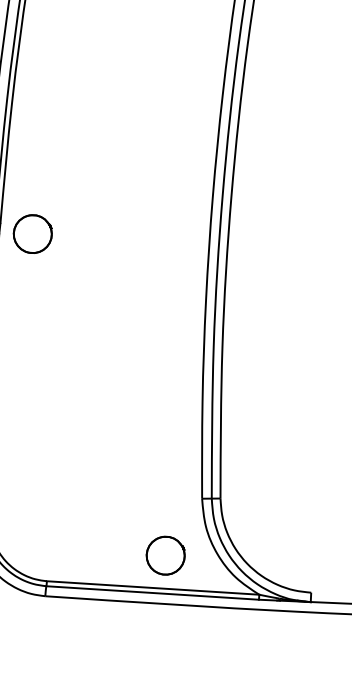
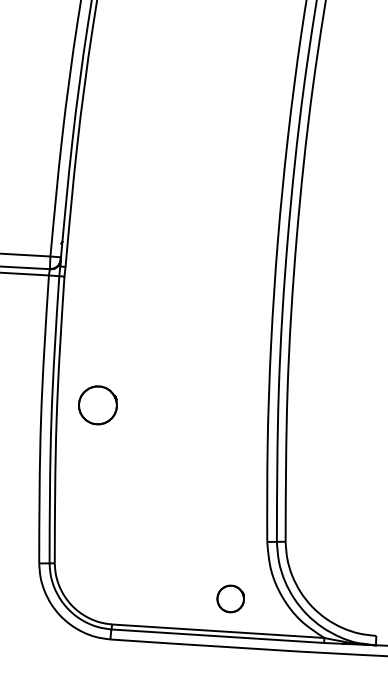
part: (32, 234) -> (97, 405), moved
part: (165, 555) -> (230, 598), size x0.7

